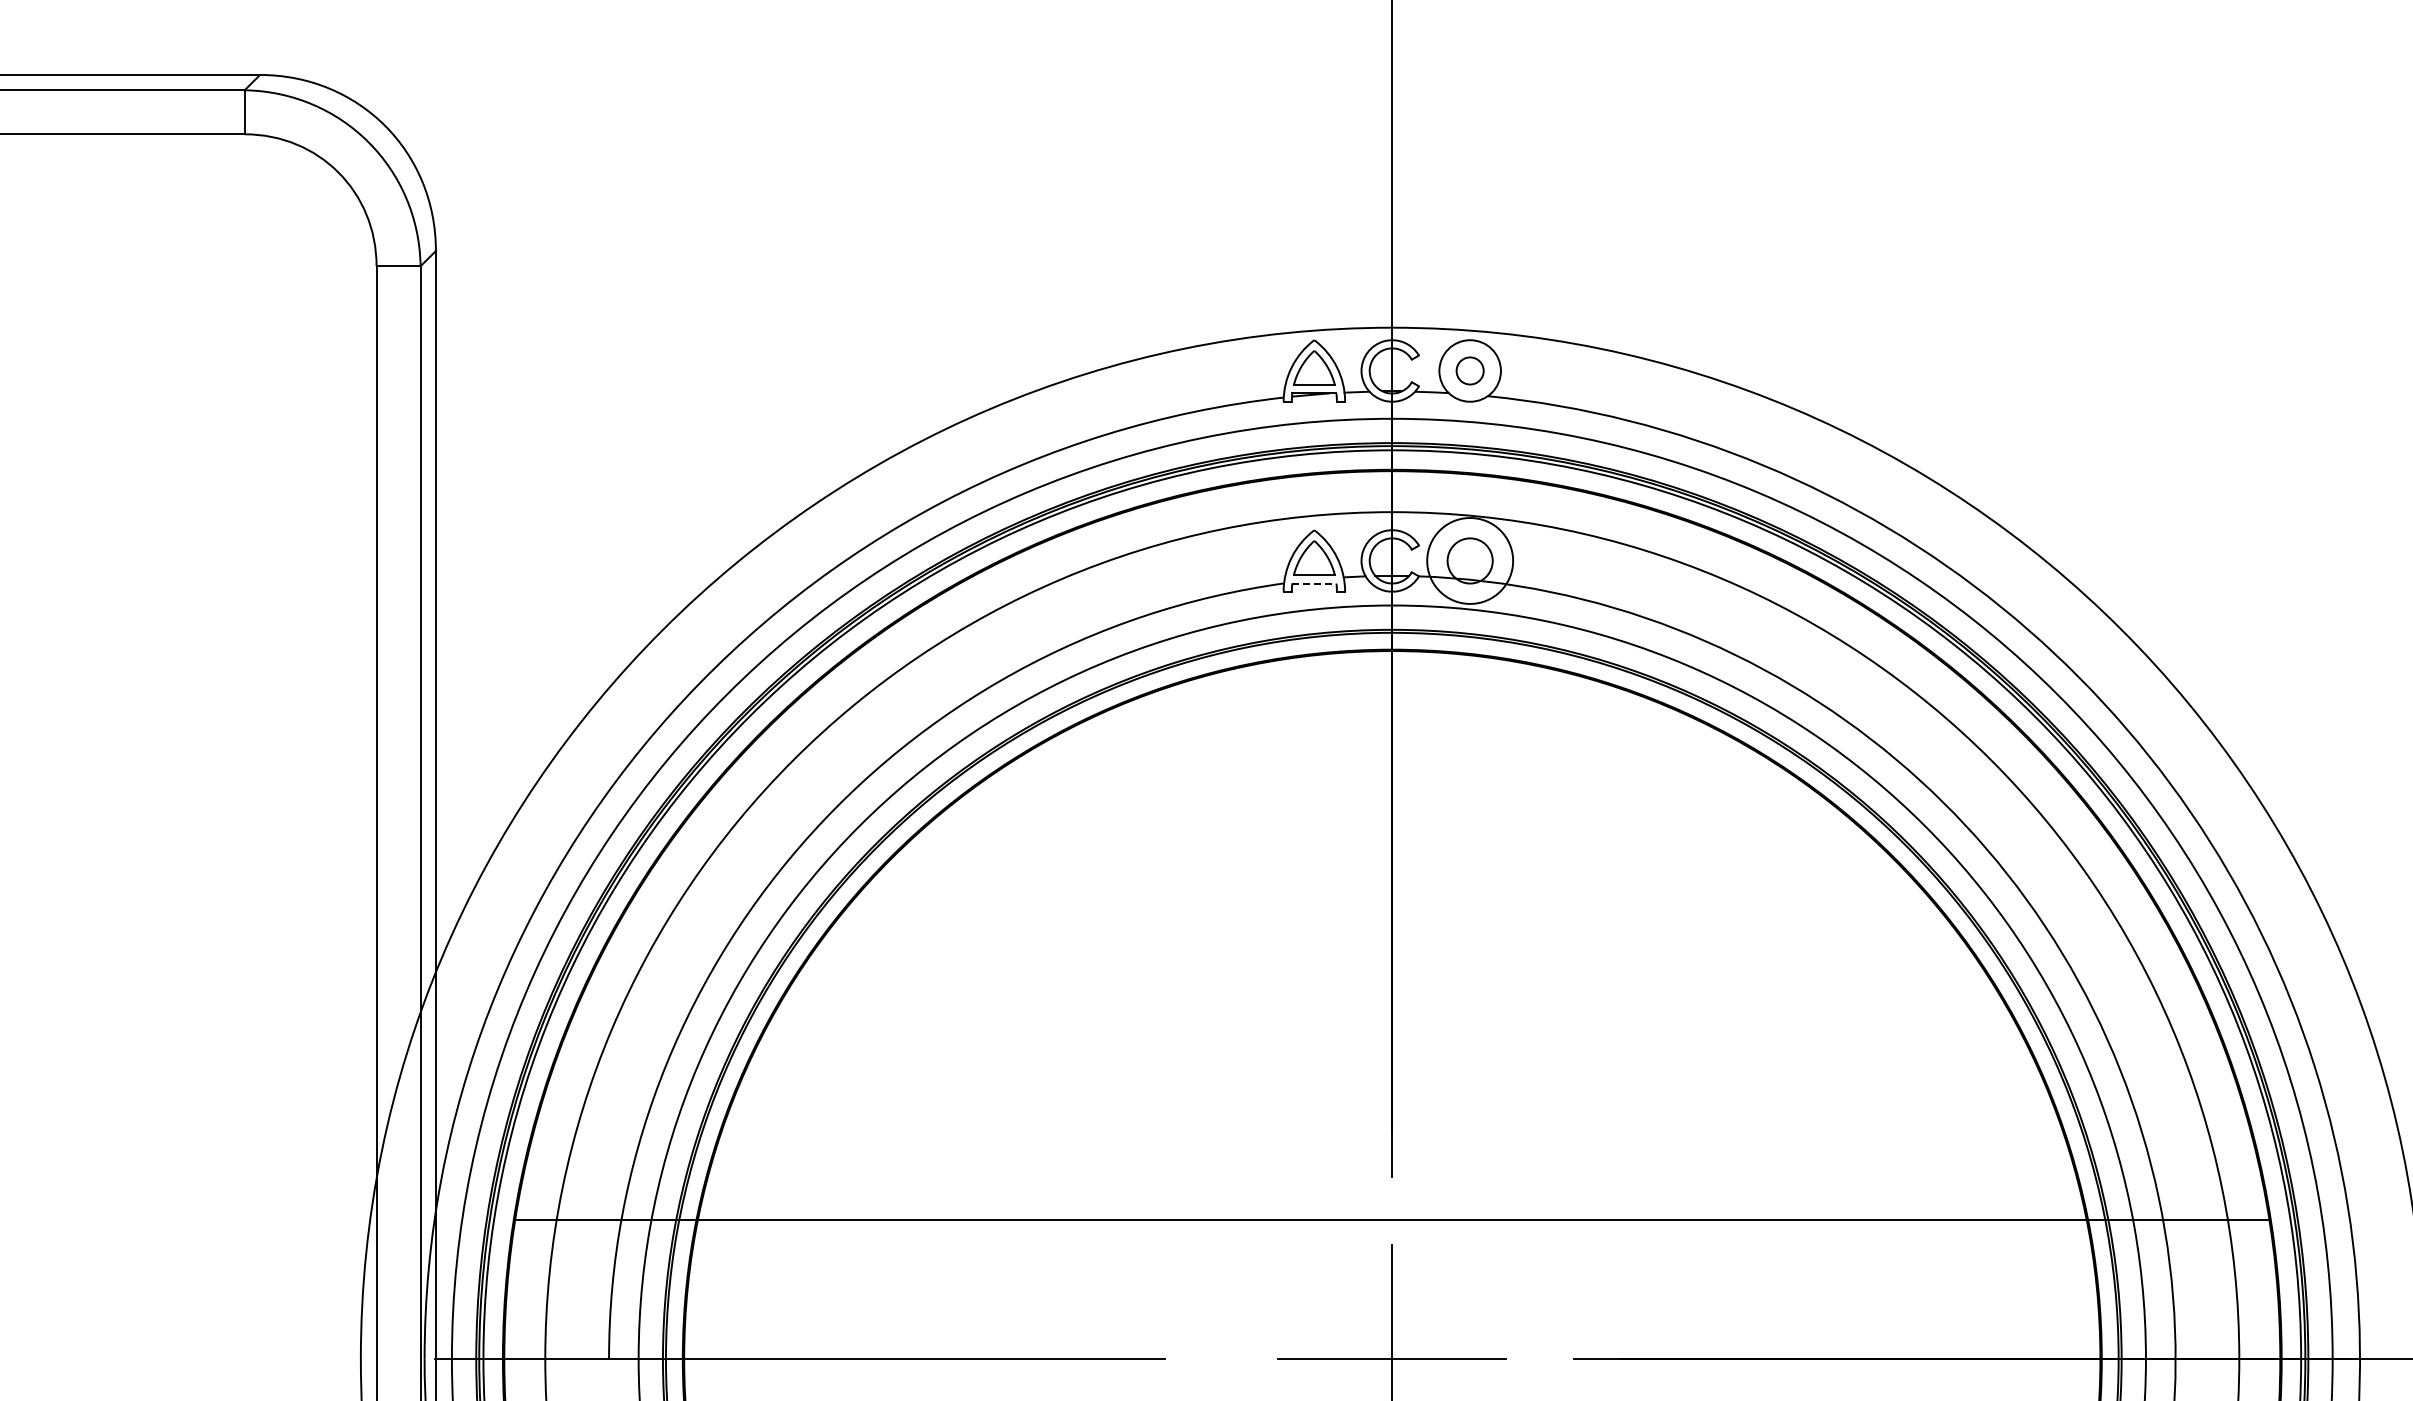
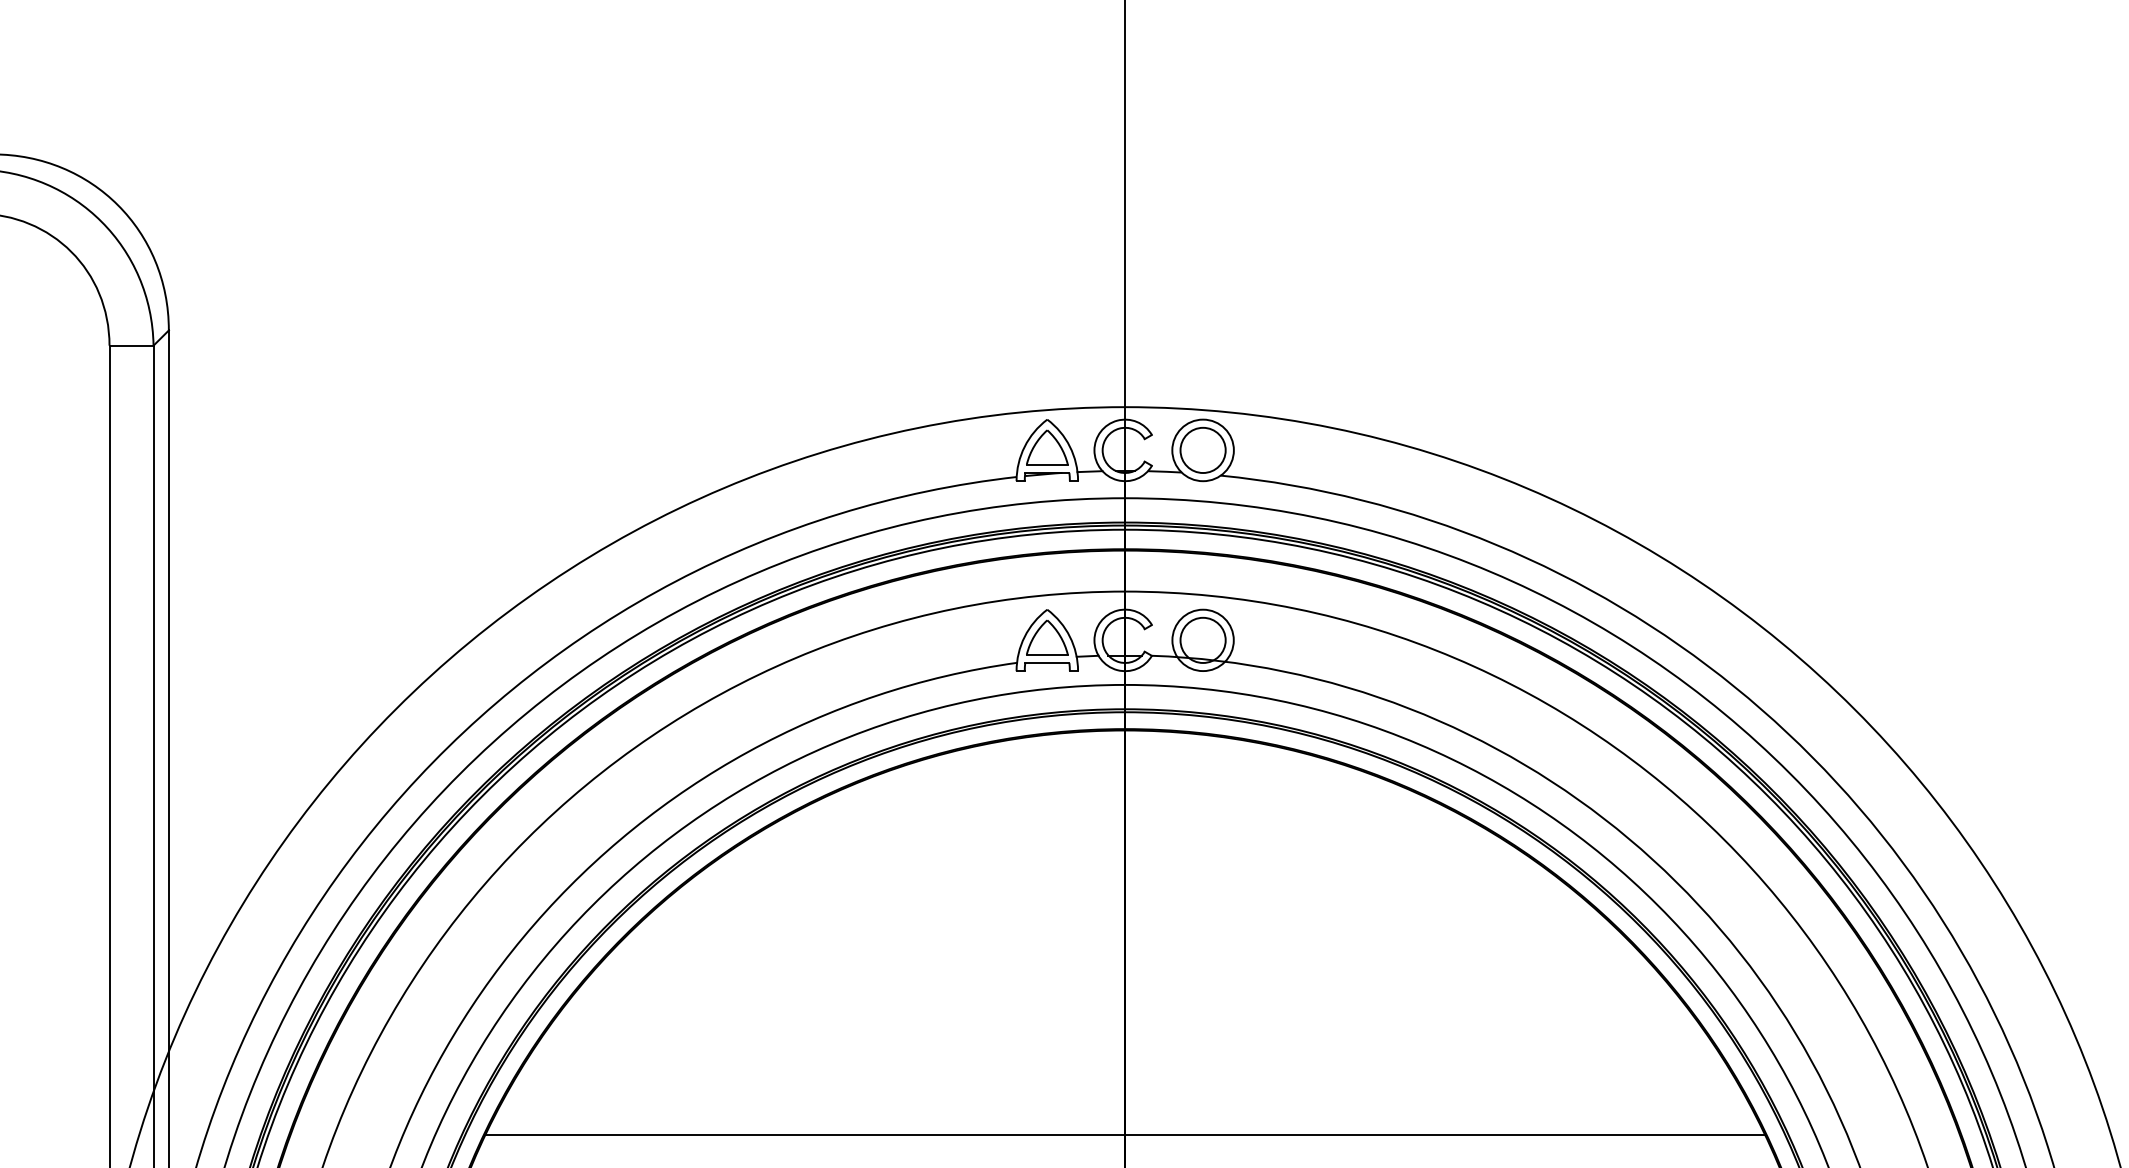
circle: (1469, 370) -> (1202, 449), size x1.67
circle: (1469, 560) -> (1202, 639), size x0.71
line: (1314, 583) -> (1047, 662), dashed -> solid
line: (1392, 1055) -> (1125, 1134), added

